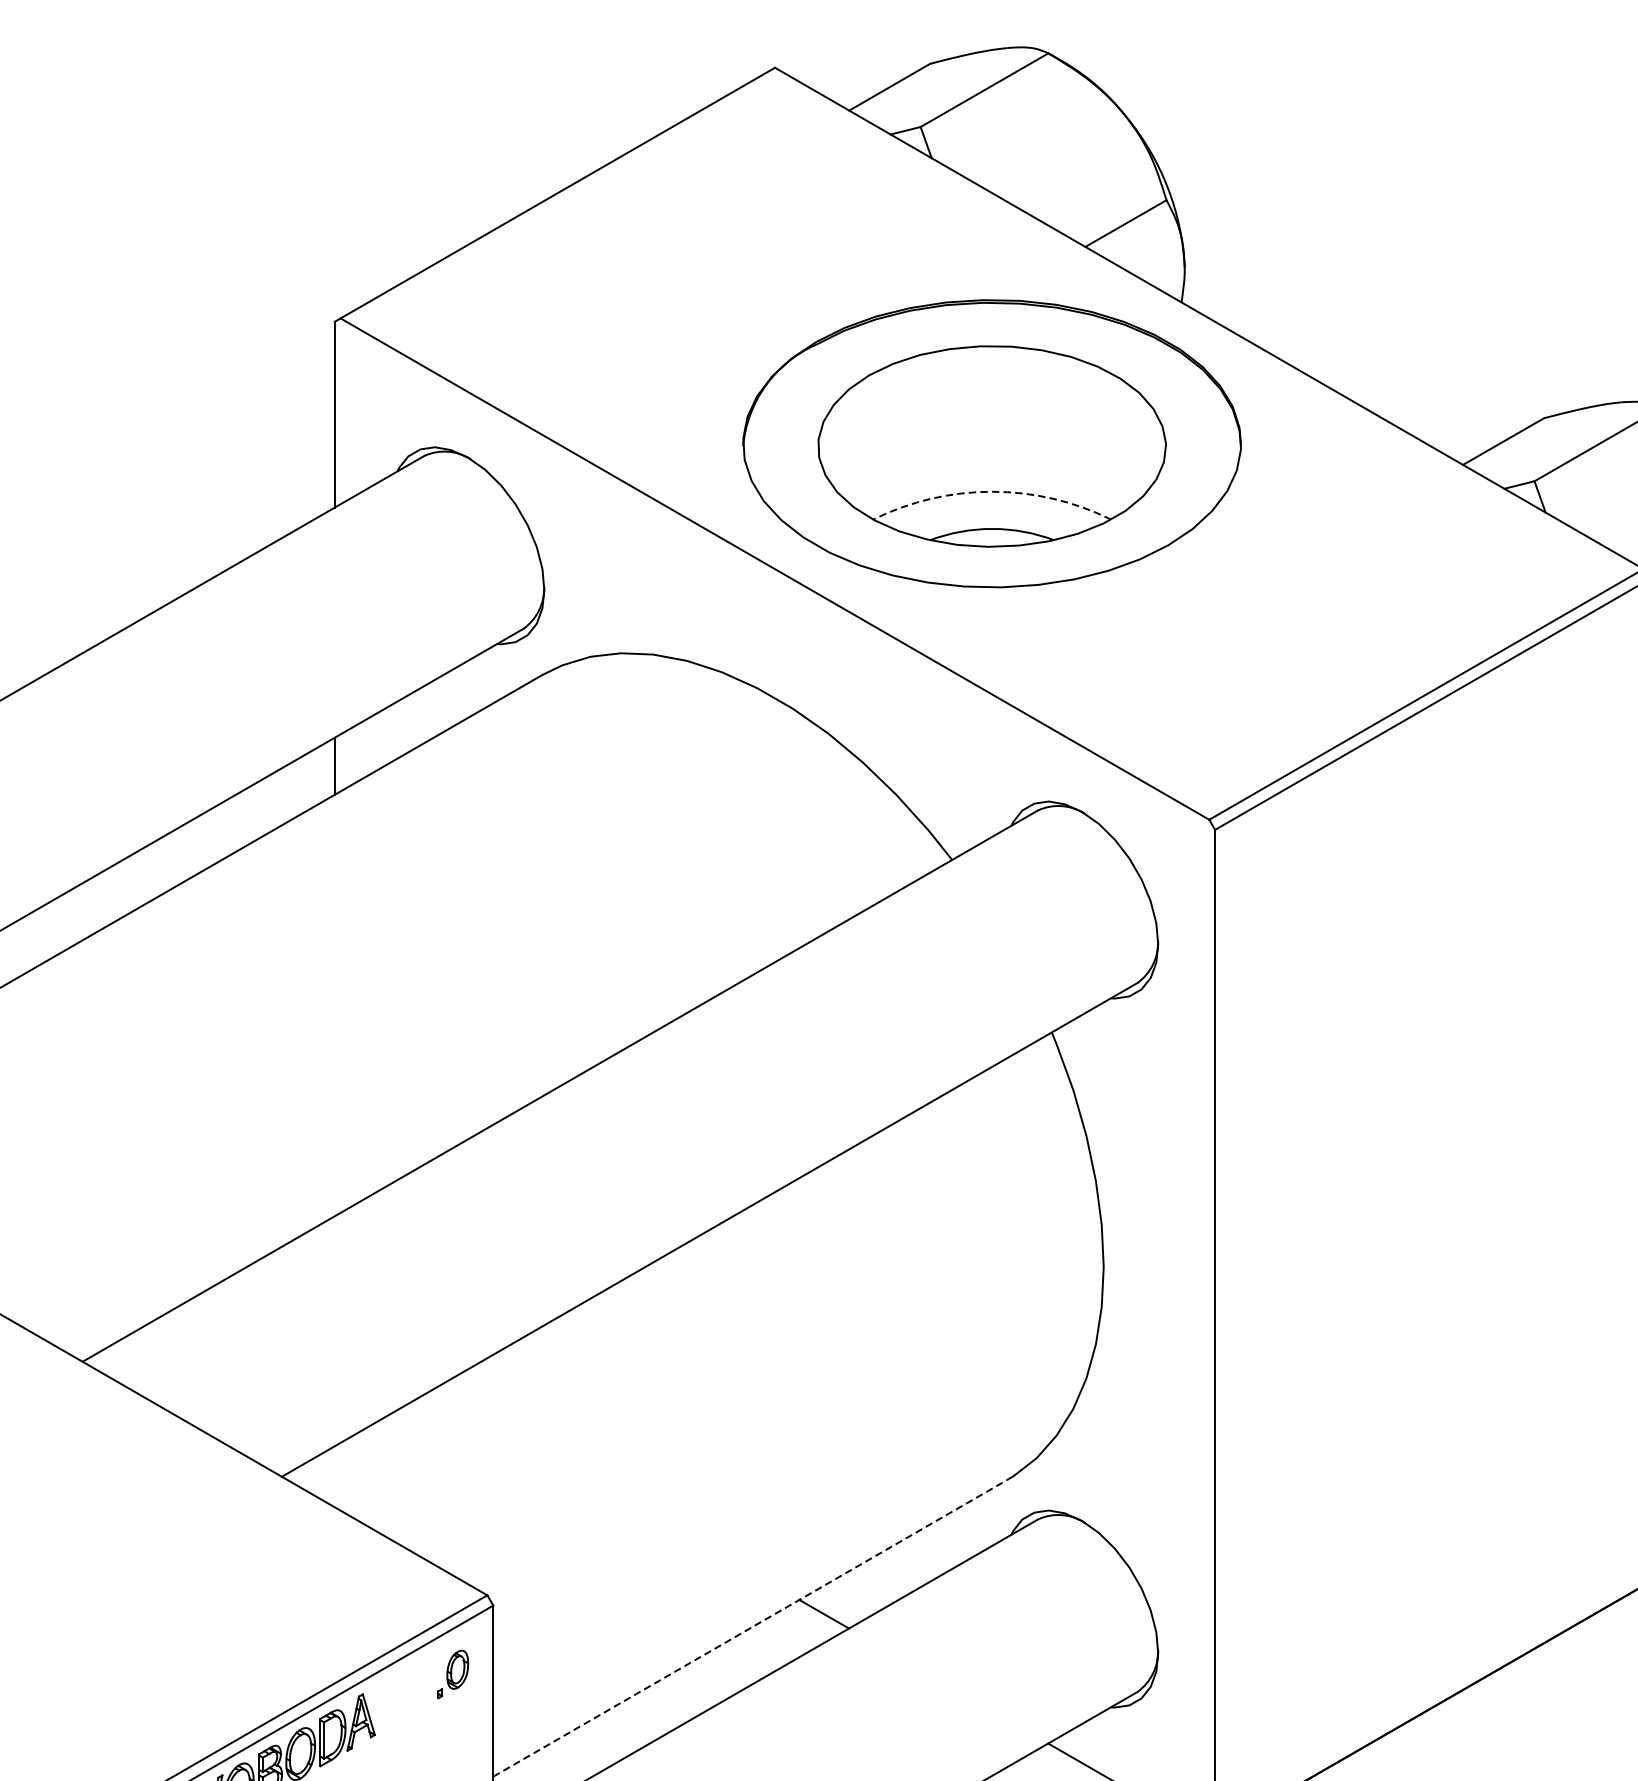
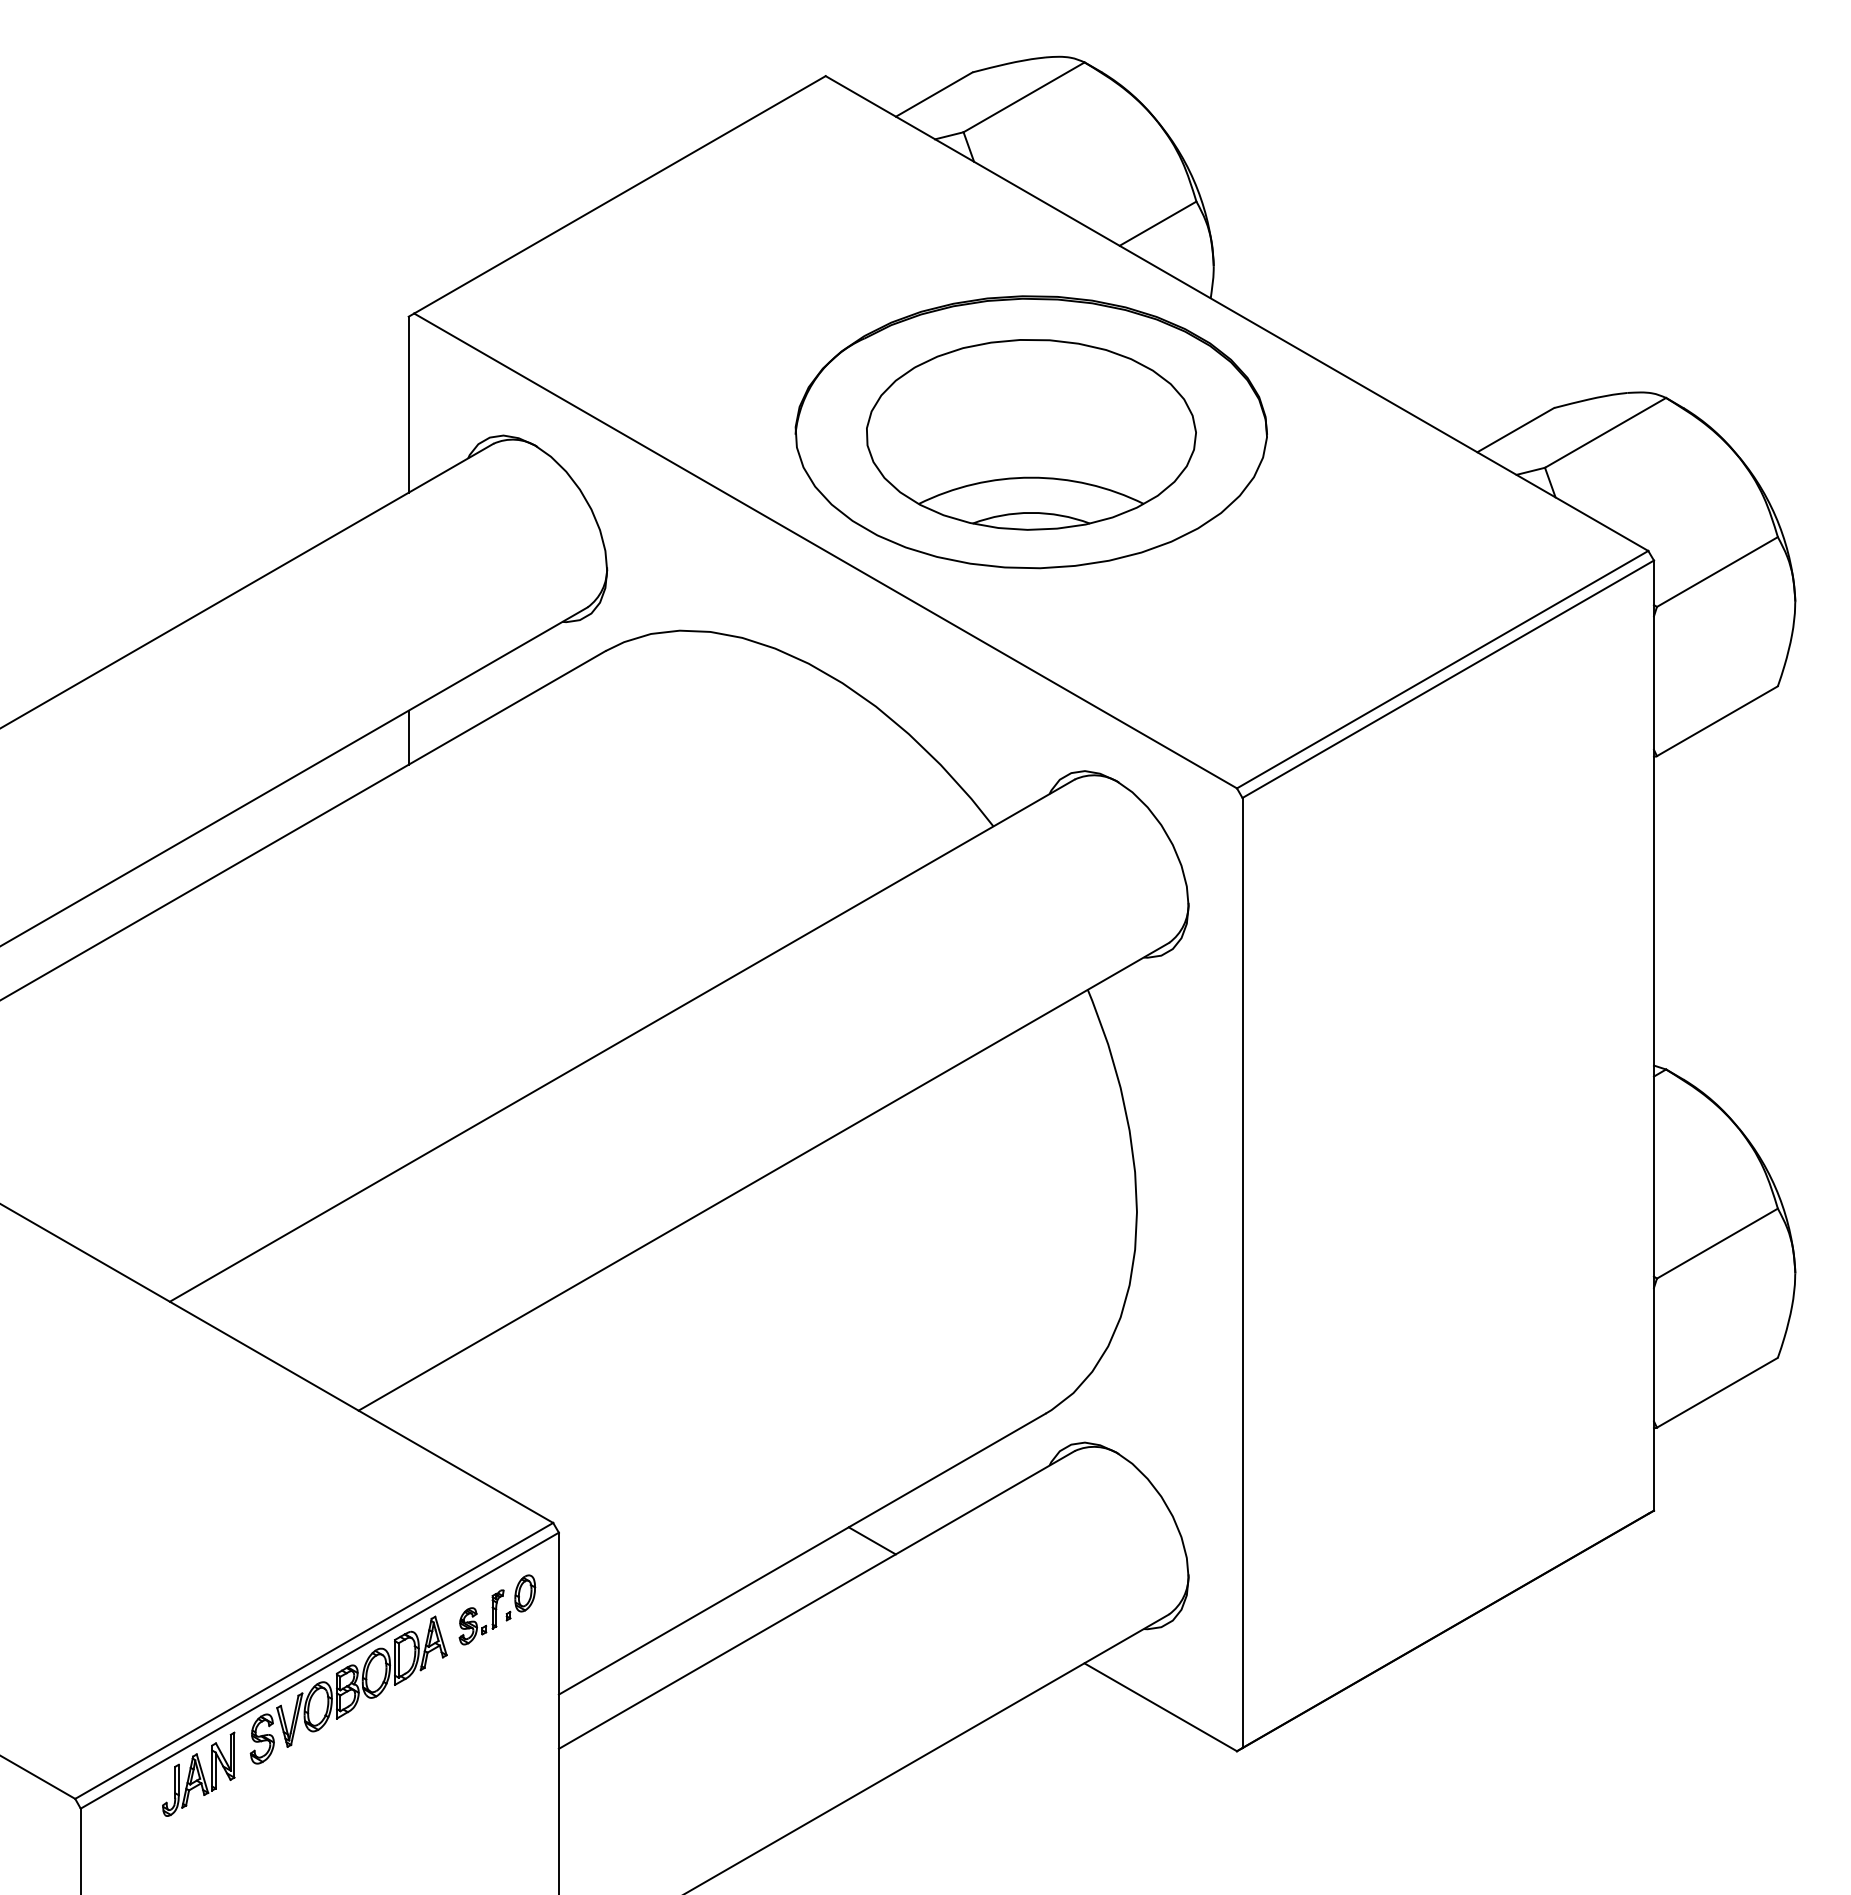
arc: (992, 491) -> (1031, 477), dashed -> solid
line: (750, 1627) -> (802, 1553), dashed -> solid
part: (411, 1695) -> (481, 1617), added

